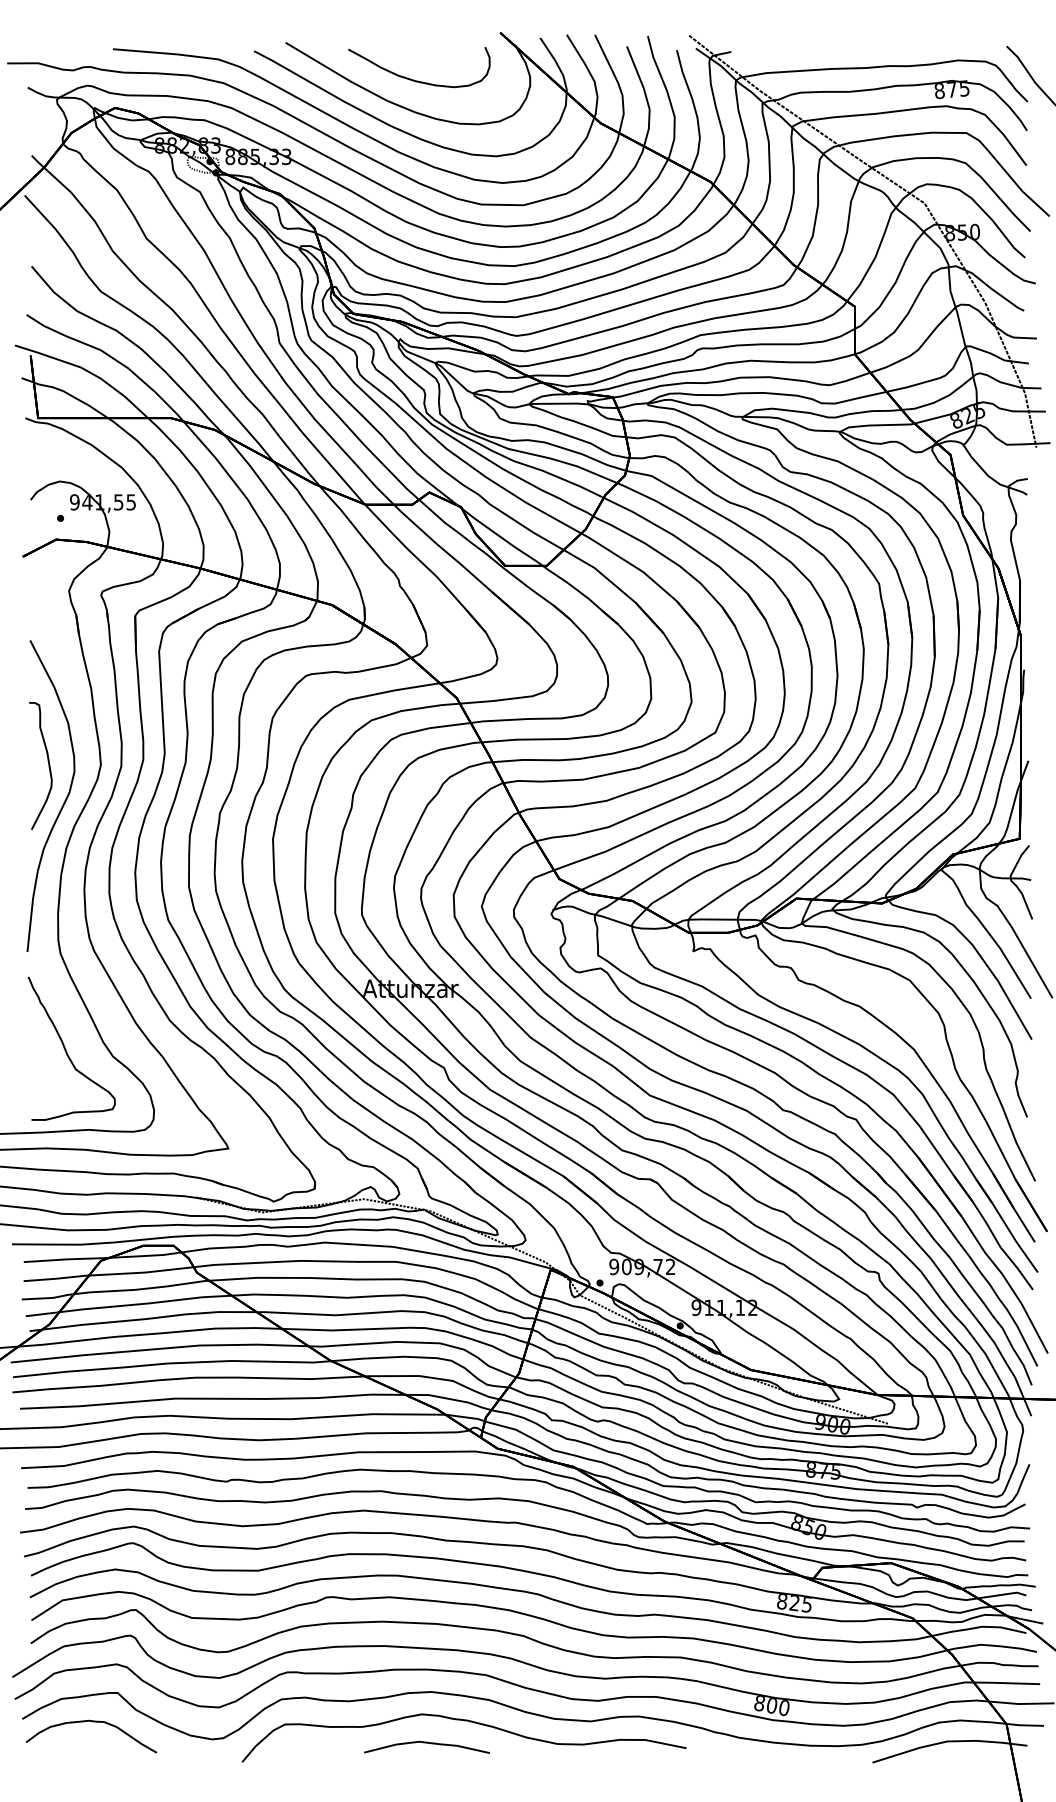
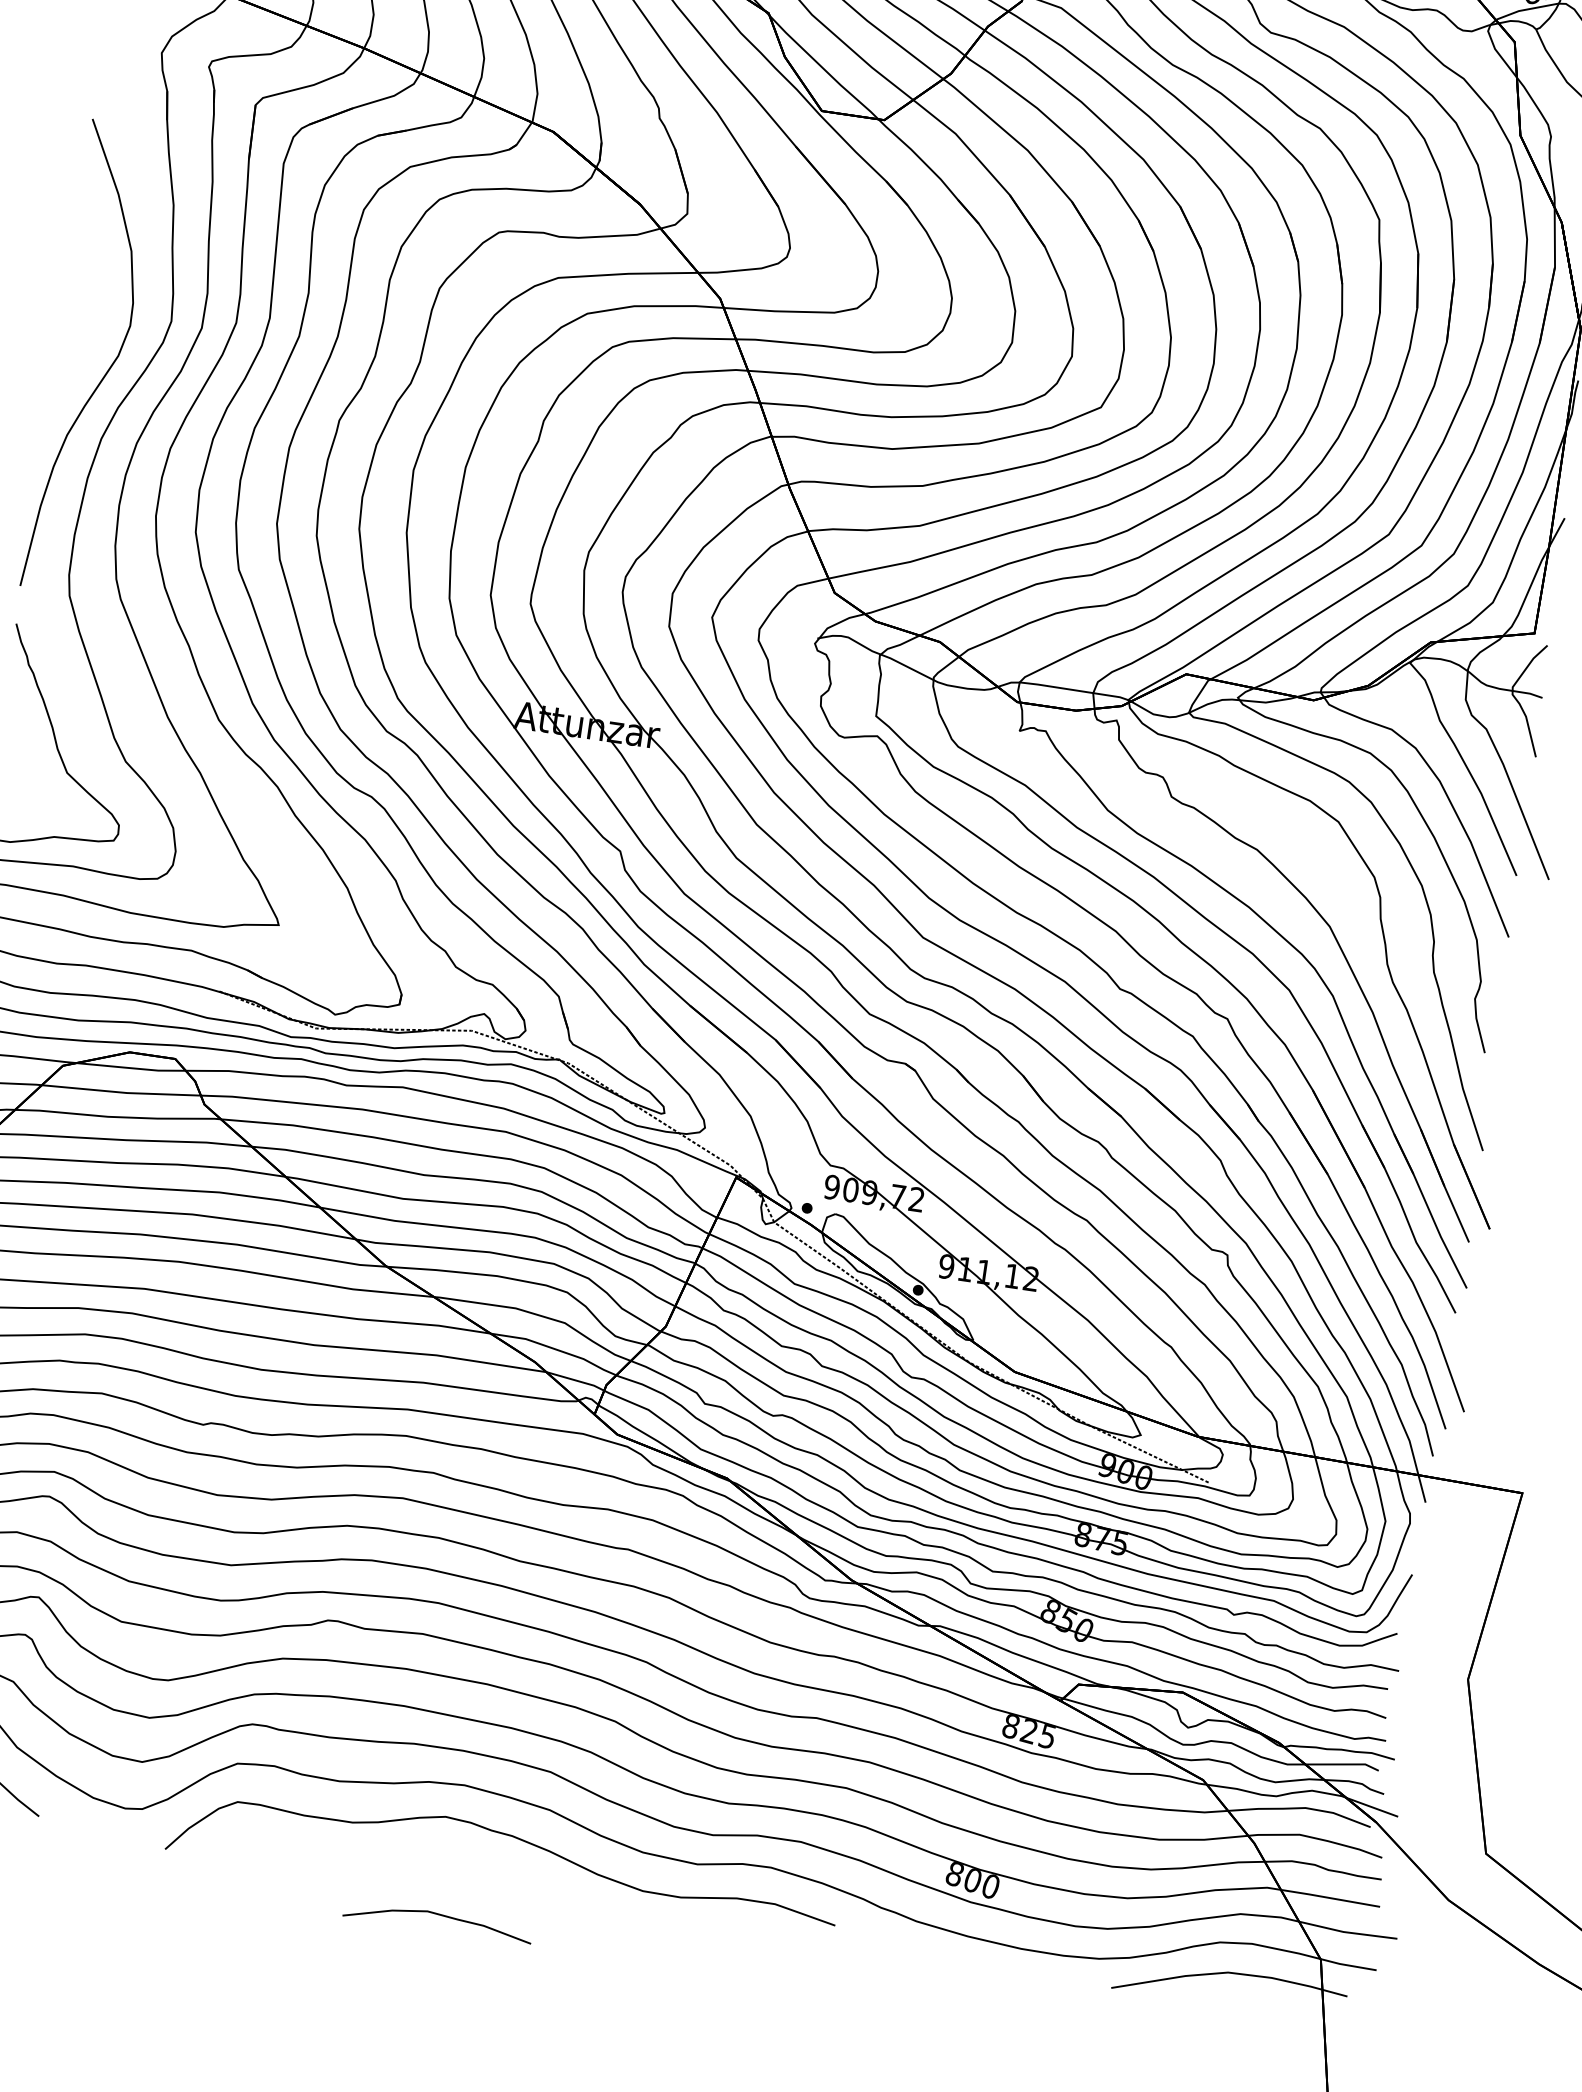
curve: (48, 765) -> (92, 310), removed
curve: (426, 1743) -> (438, 1915), moved

